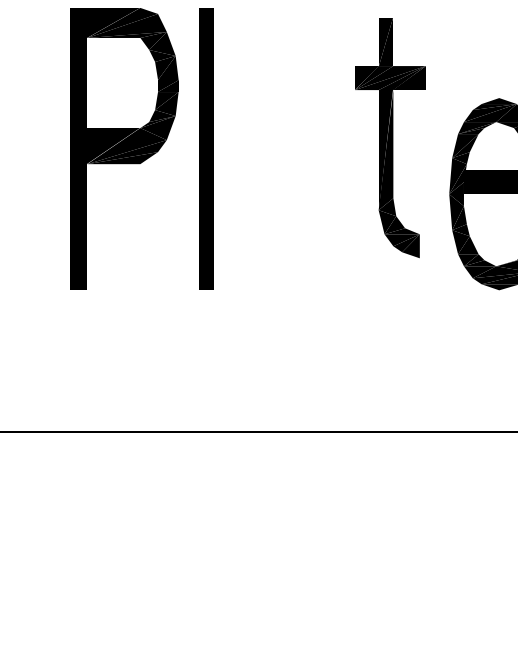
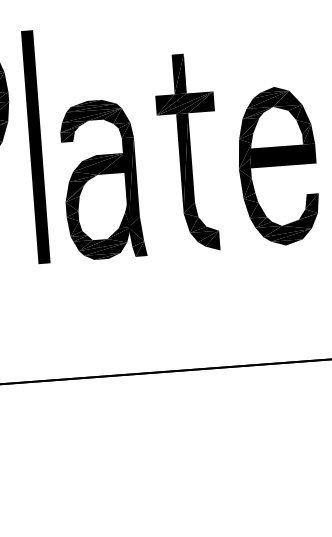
part: (390, 138) -> (188, 153), moved
part: (284, 194) -> (102, 179), added

